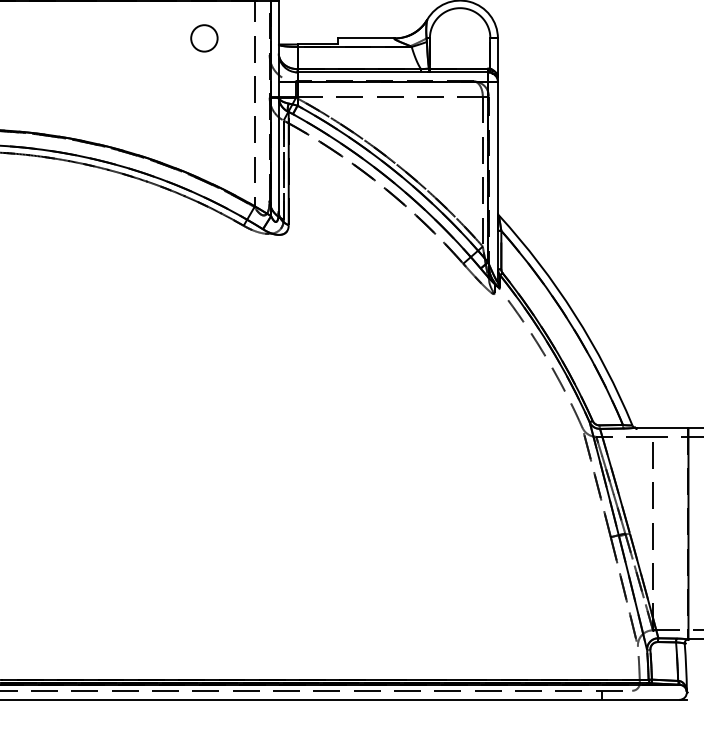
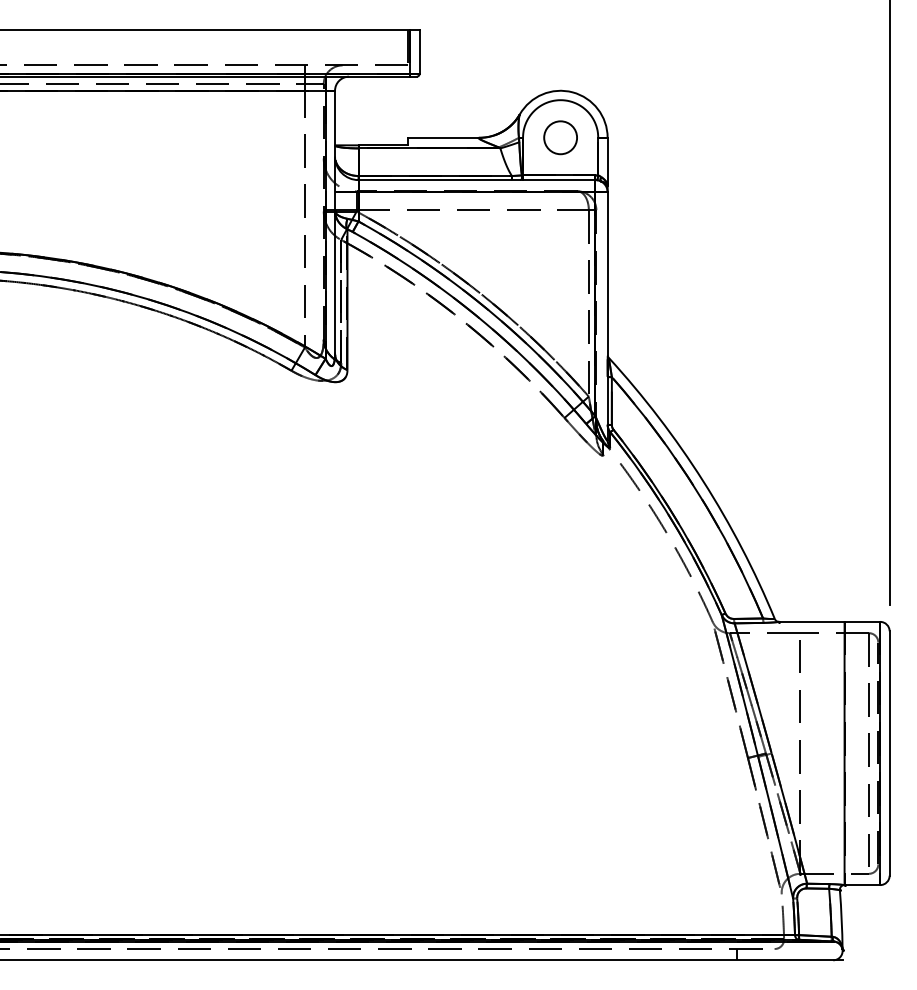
circle: (204, 38) -> (560, 137), moved

